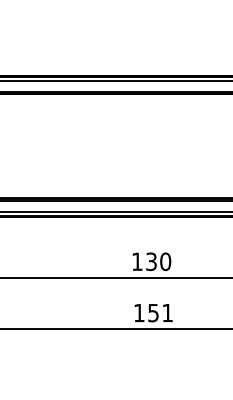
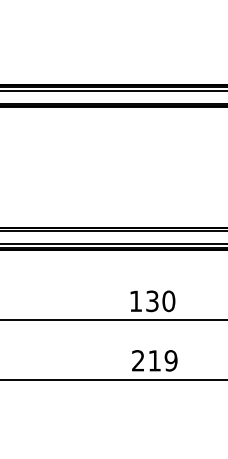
text: (153, 312) -> (154, 360), 151 -> 219

